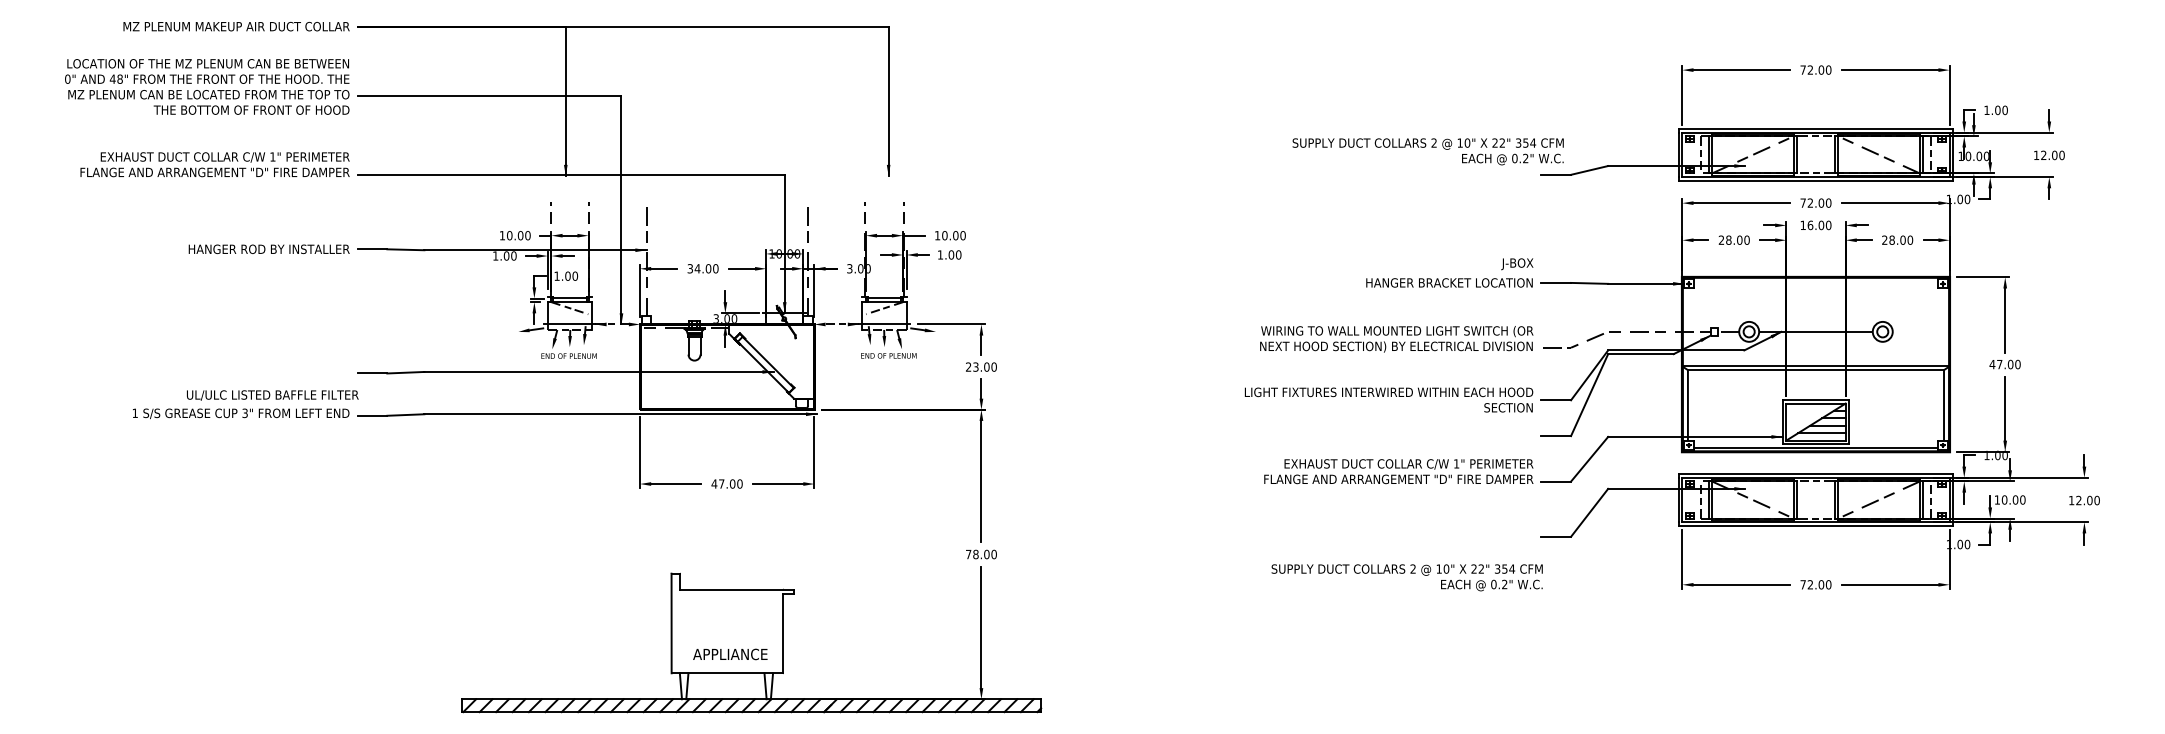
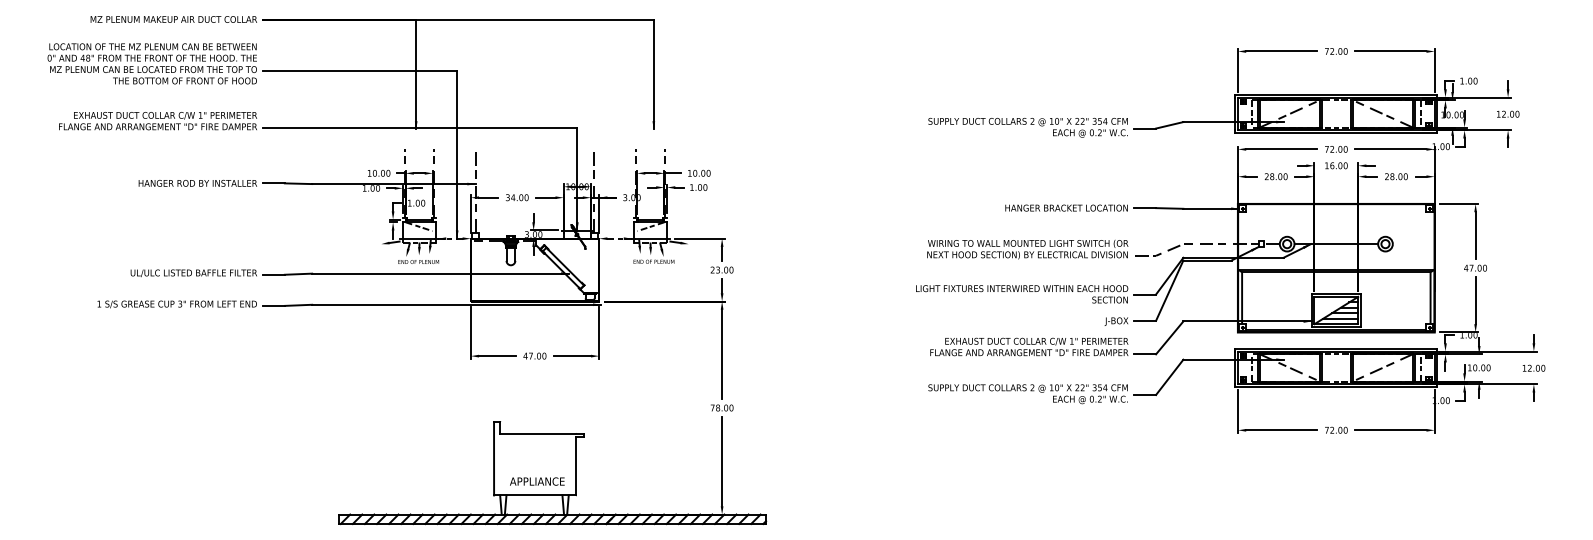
text: (1427, 151) -> (1027, 127), moved
text: (1517, 264) -> (1116, 321), moved
text: (272, 395) -> (193, 273), moved
text: (1406, 577) -> (1027, 394), moved

